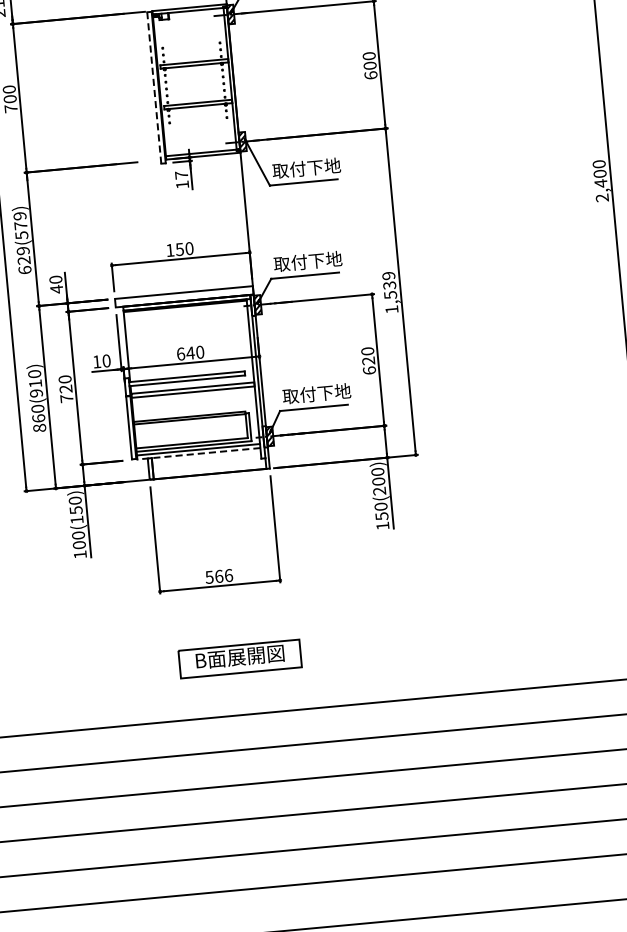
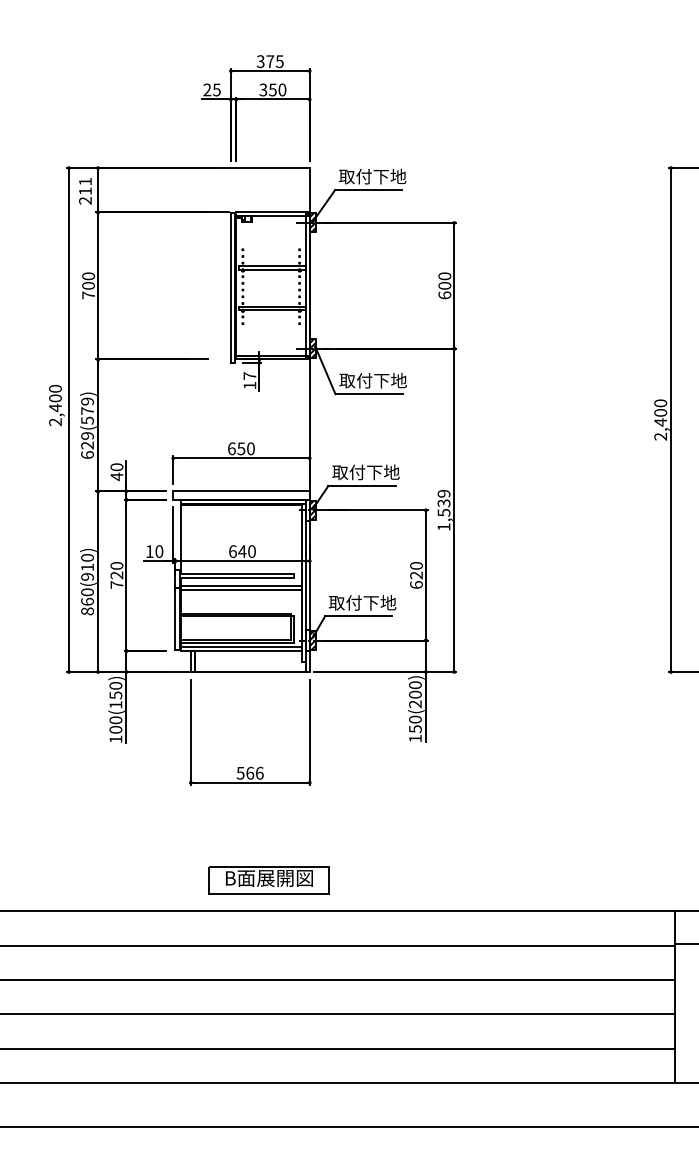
line: (153, 87) -> (230, 287), dashed -> solid
text: (169, 250) -> (231, 448), 150 -> 650
line: (198, 454) -> (241, 651), dashed -> solid
part: (239, 659) -> (268, 880), moved

